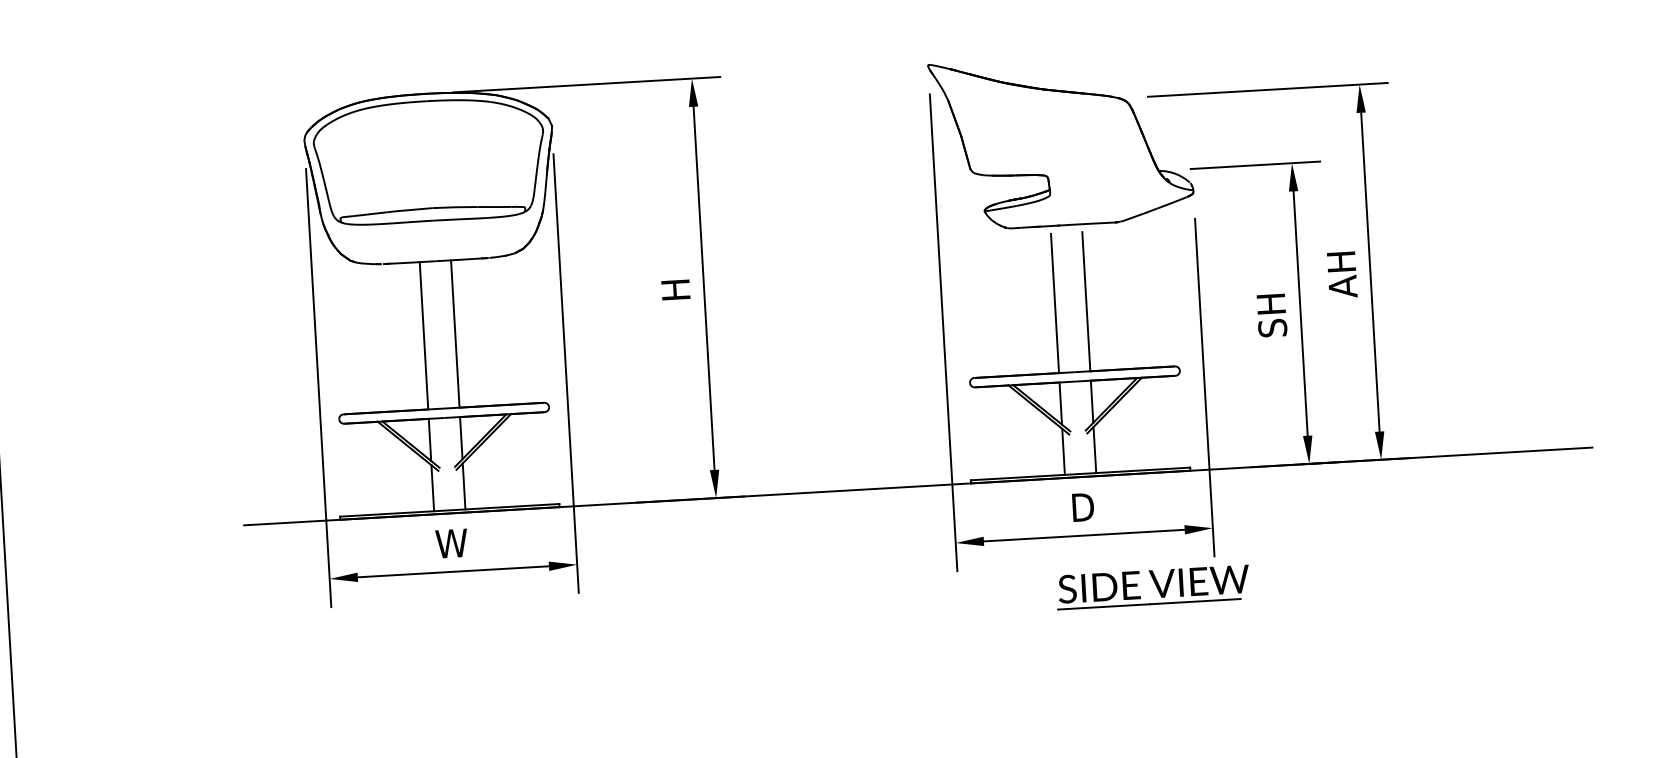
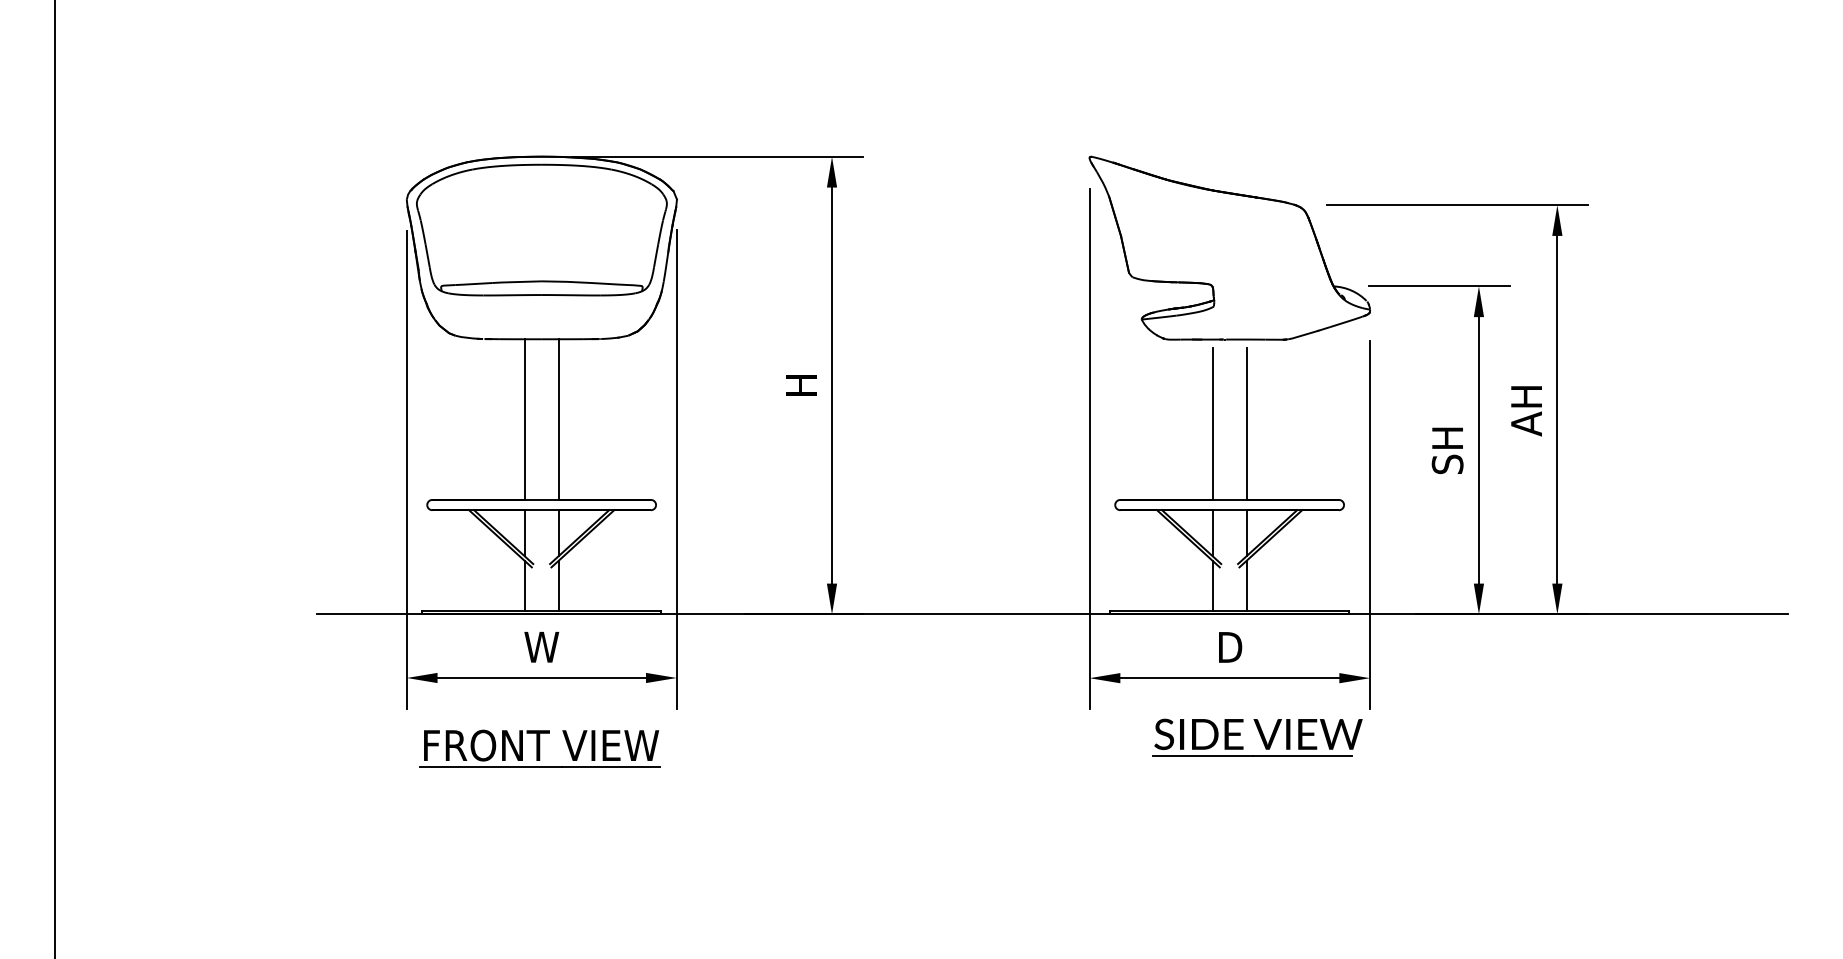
part: (1153, 587) -> (1257, 737), moved
part: (455, 636) -> (539, 748), added

